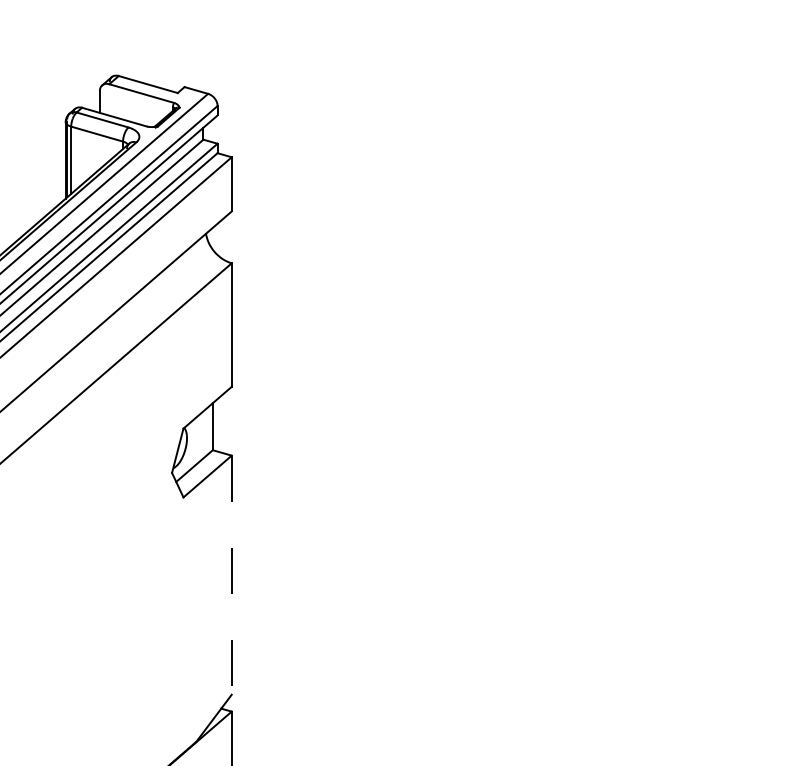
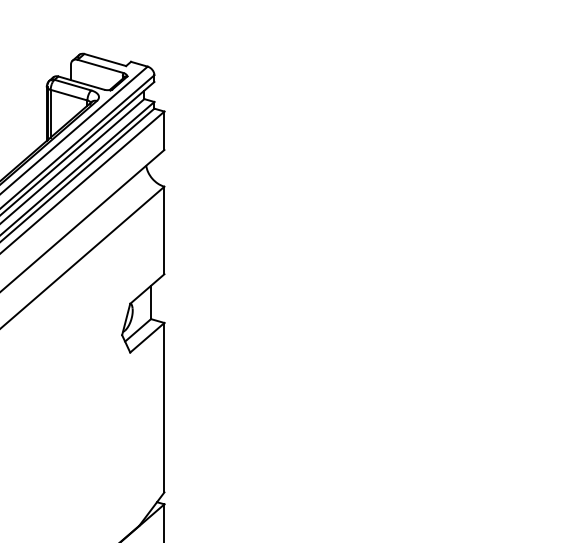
line: (231, 575) -> (164, 407), dashed -> solid

